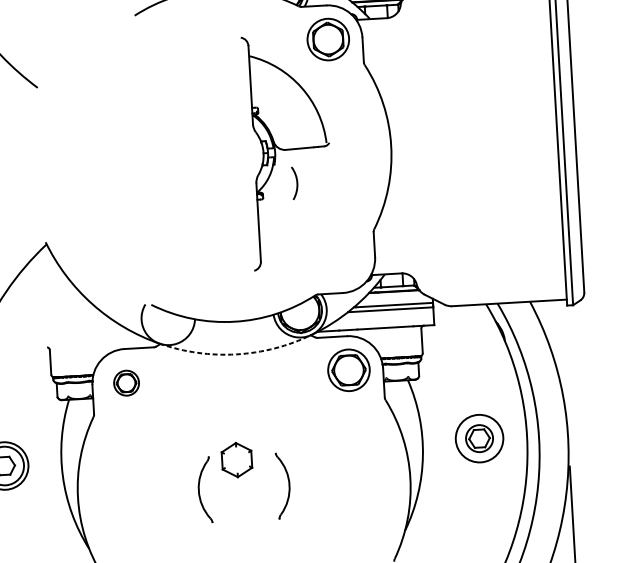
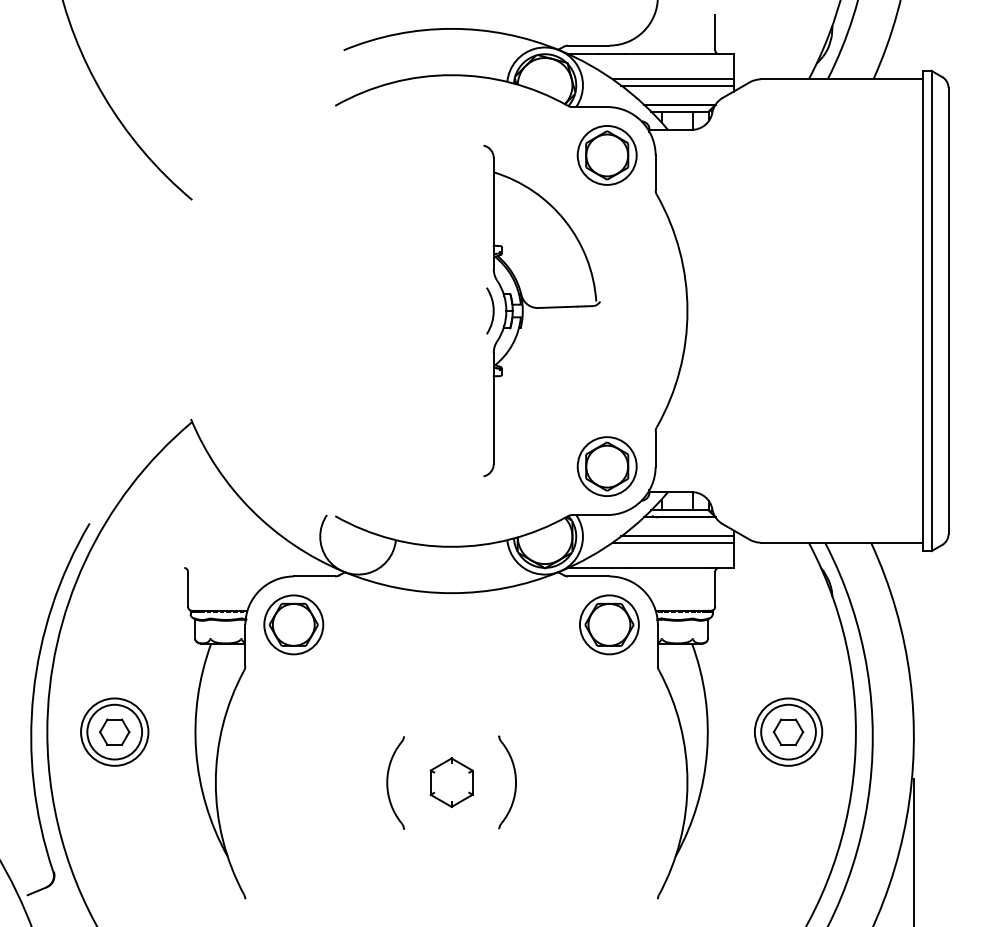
arc: (296, 182) -> (492, 310), moved
part: (340, 258) -> (606, 466), added
arc: (236, 354) -> (451, 593), dashed -> solid
part: (126, 382) -> (293, 624), size x1.67
circle: (479, 438) -> (788, 731), size x1.43
part: (236, 459) -> (451, 782), moved

